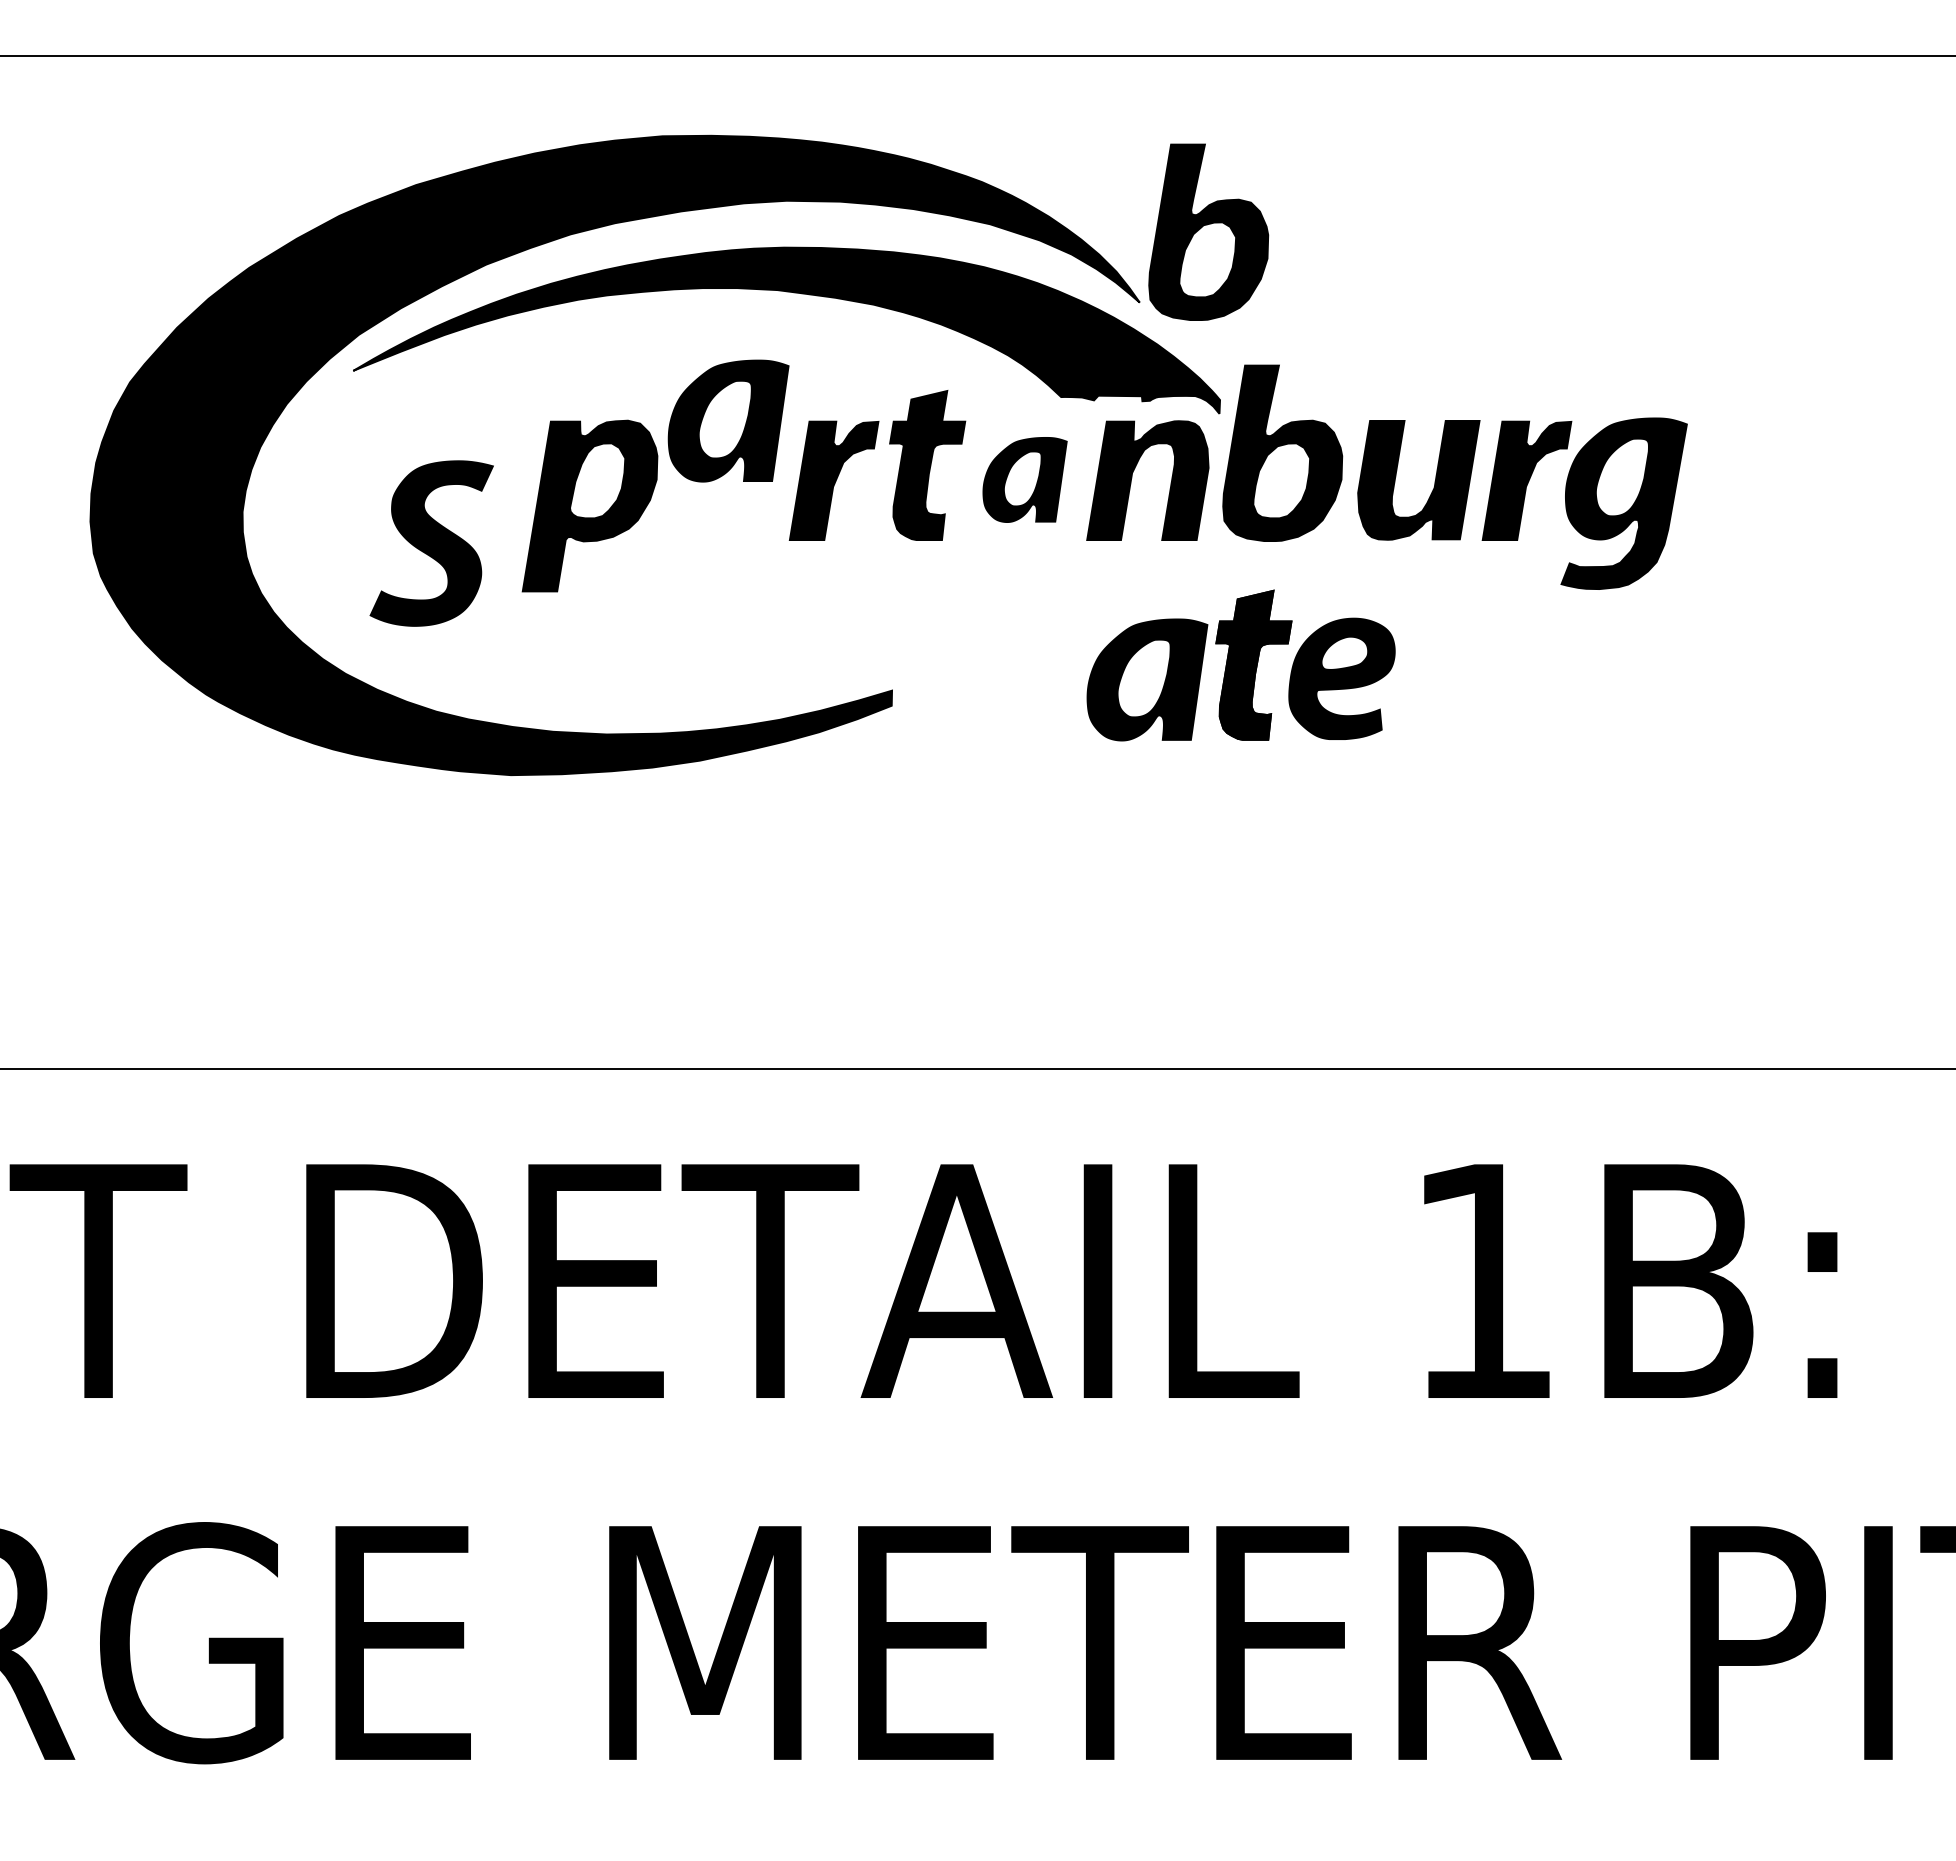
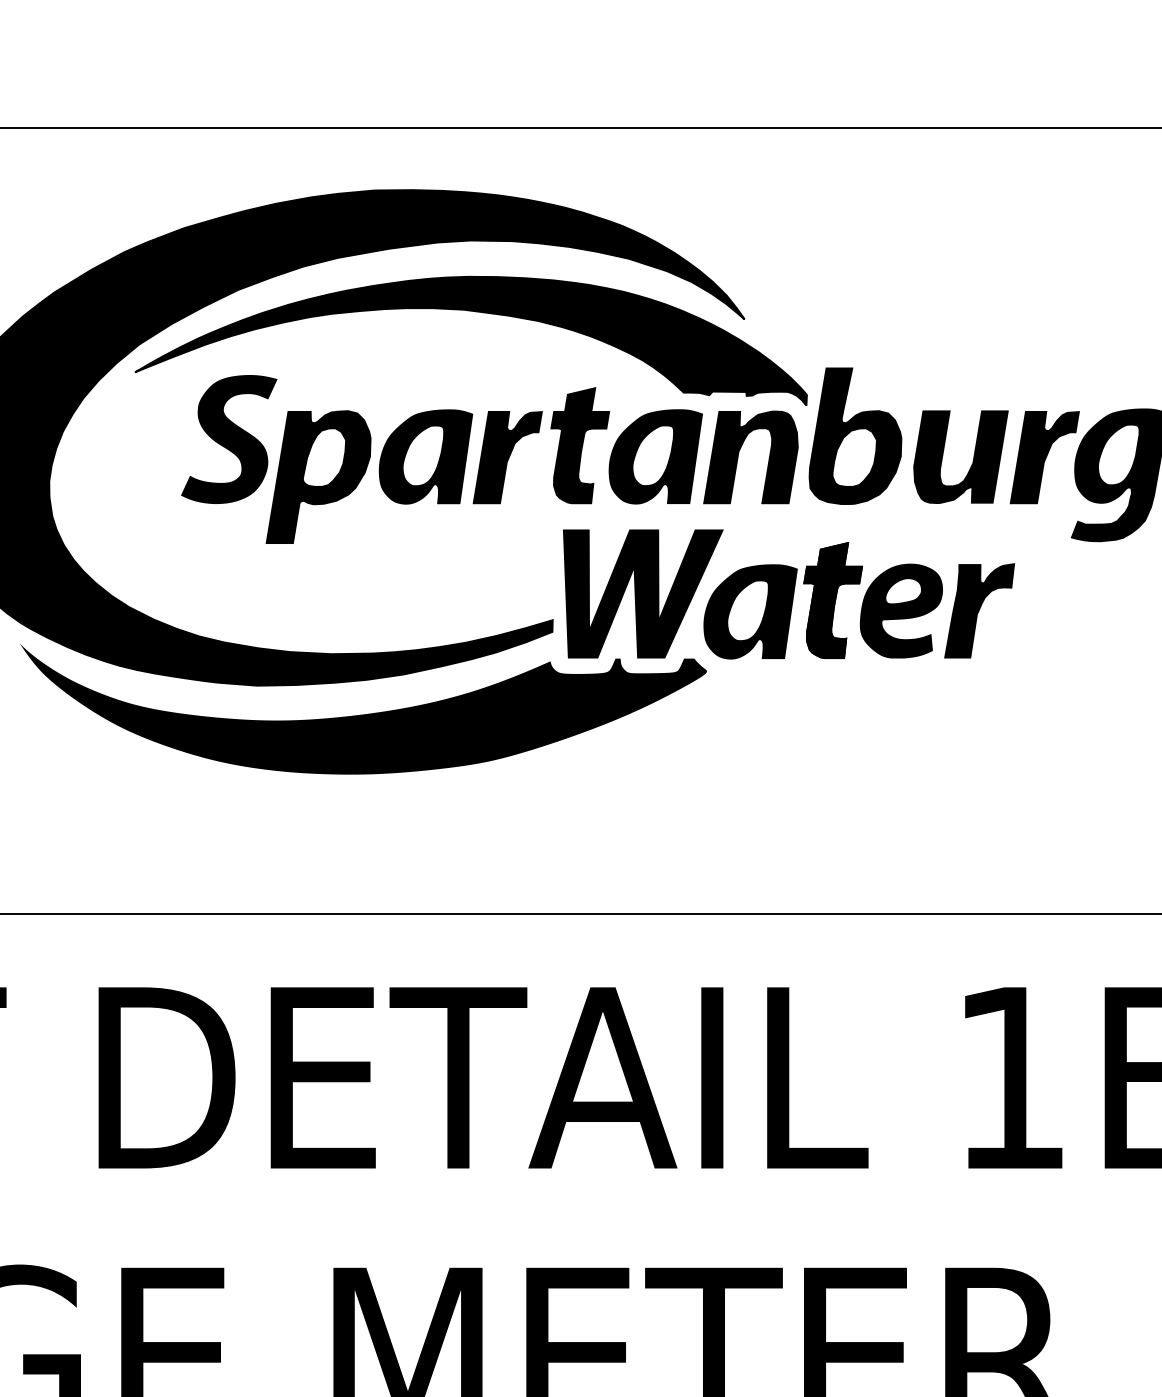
part: (1208, 231) -> (797, 264), removed
part: (728, 420) -> (425, 456), moved
part: (1024, 479) -> (655, 456), size x1.43
part: (431, 543) -> (229, 439), moved
fill: (1009, 656) -> (643, 593), added
fill: (1442, 678) -> (979, 610), added
fill: (647, 804) -> (363, 708), added

